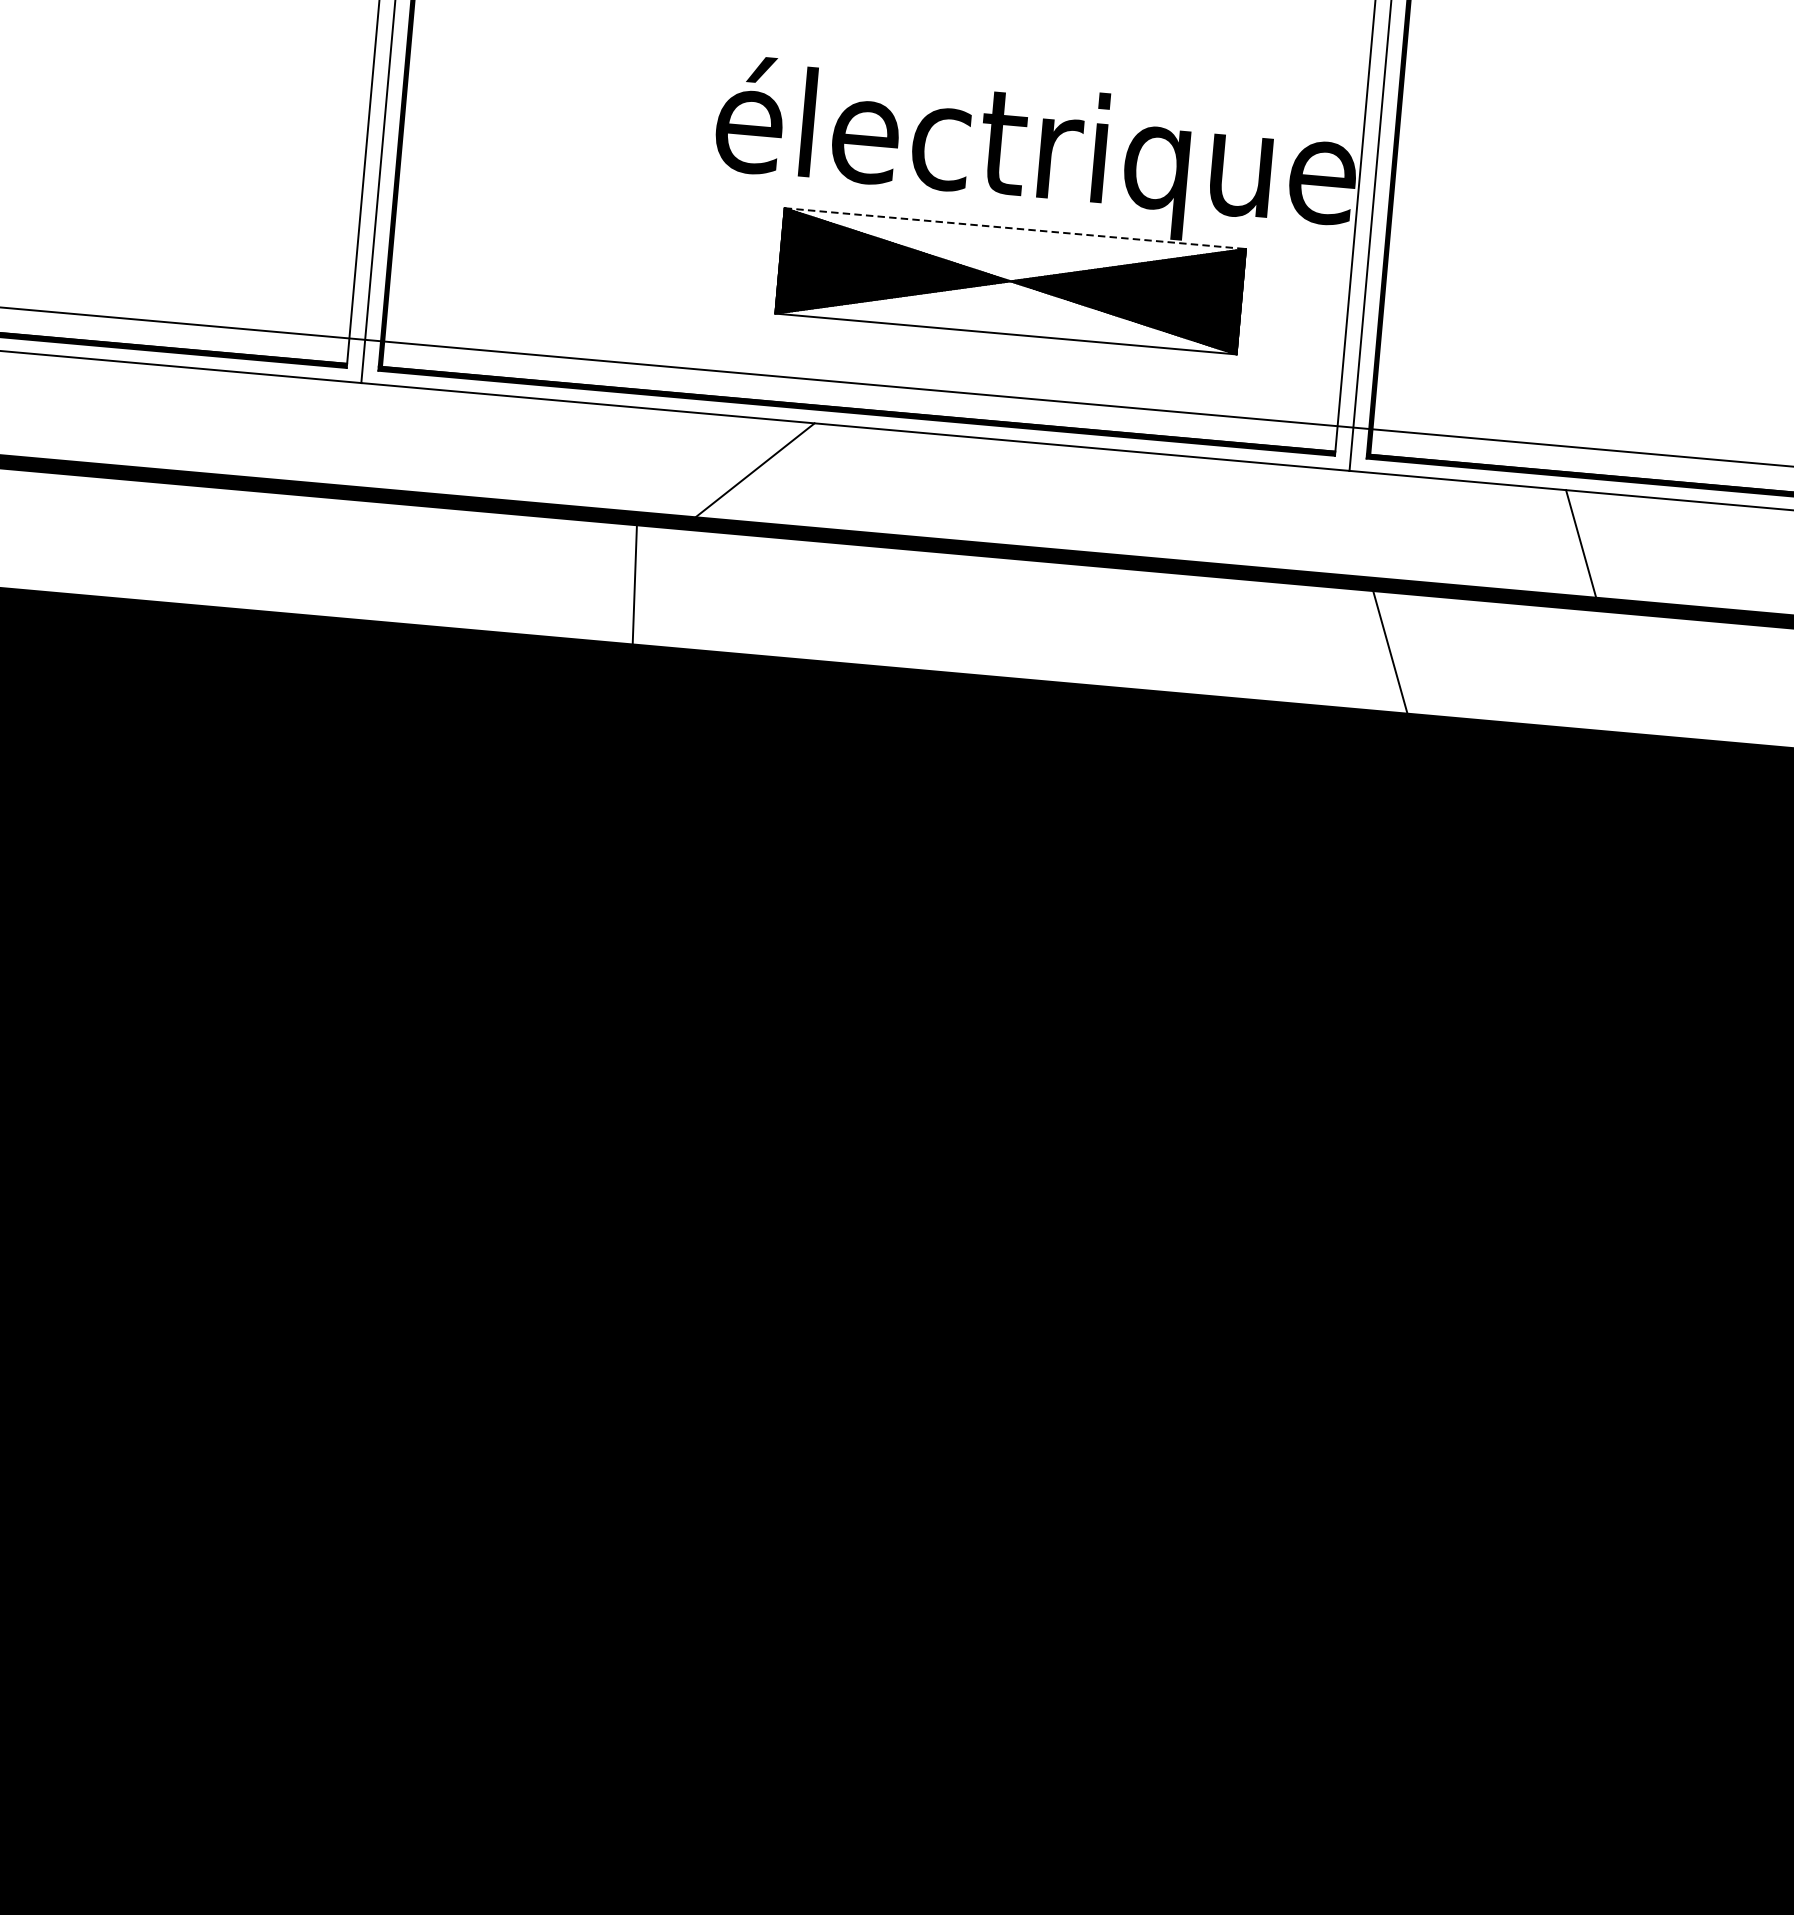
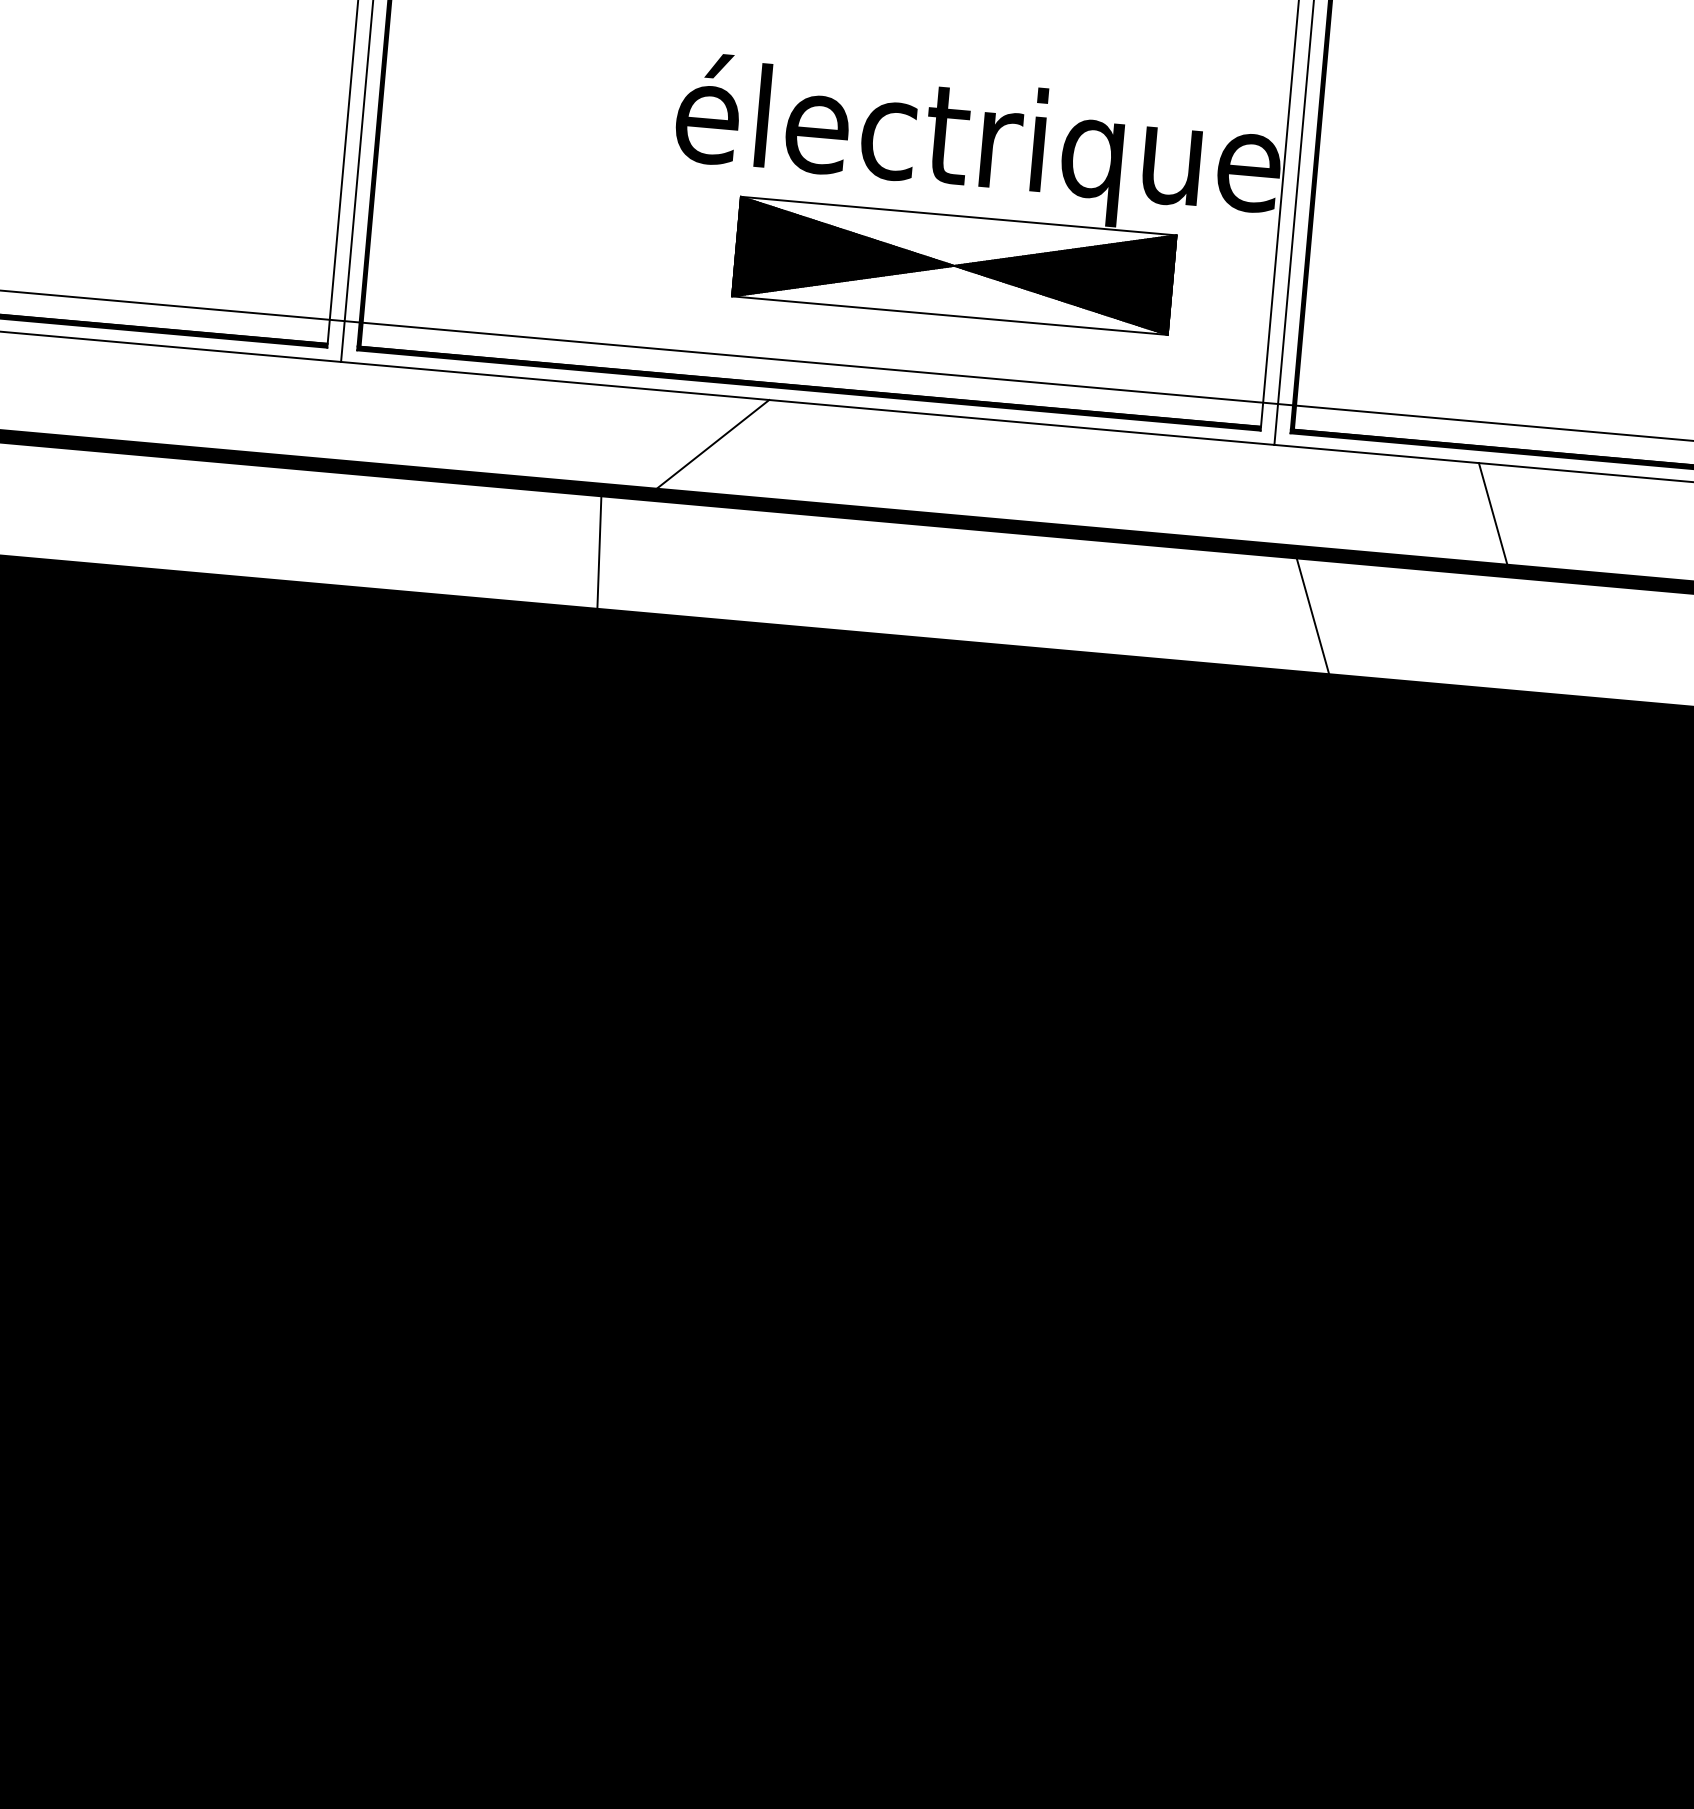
line: (1015, 229) -> (958, 216), dashed -> solid

